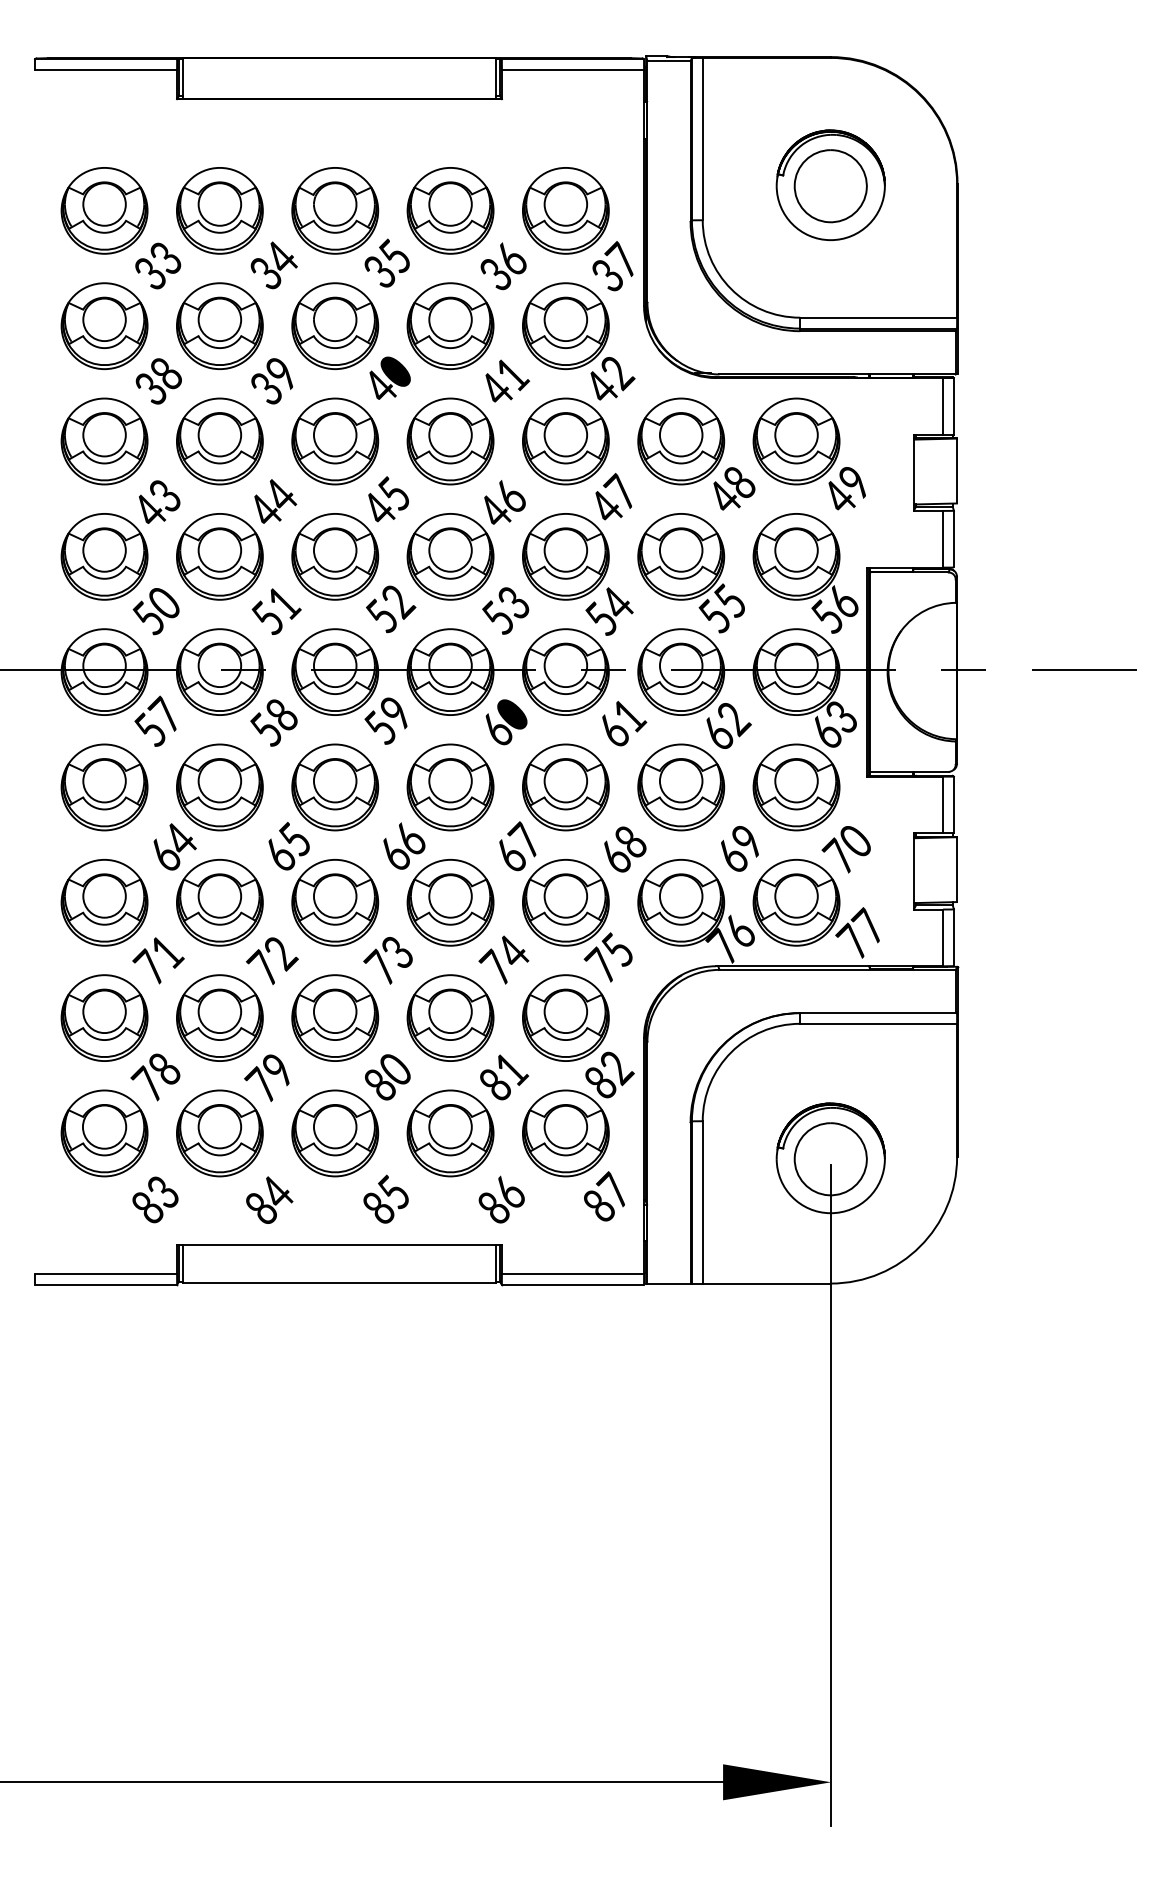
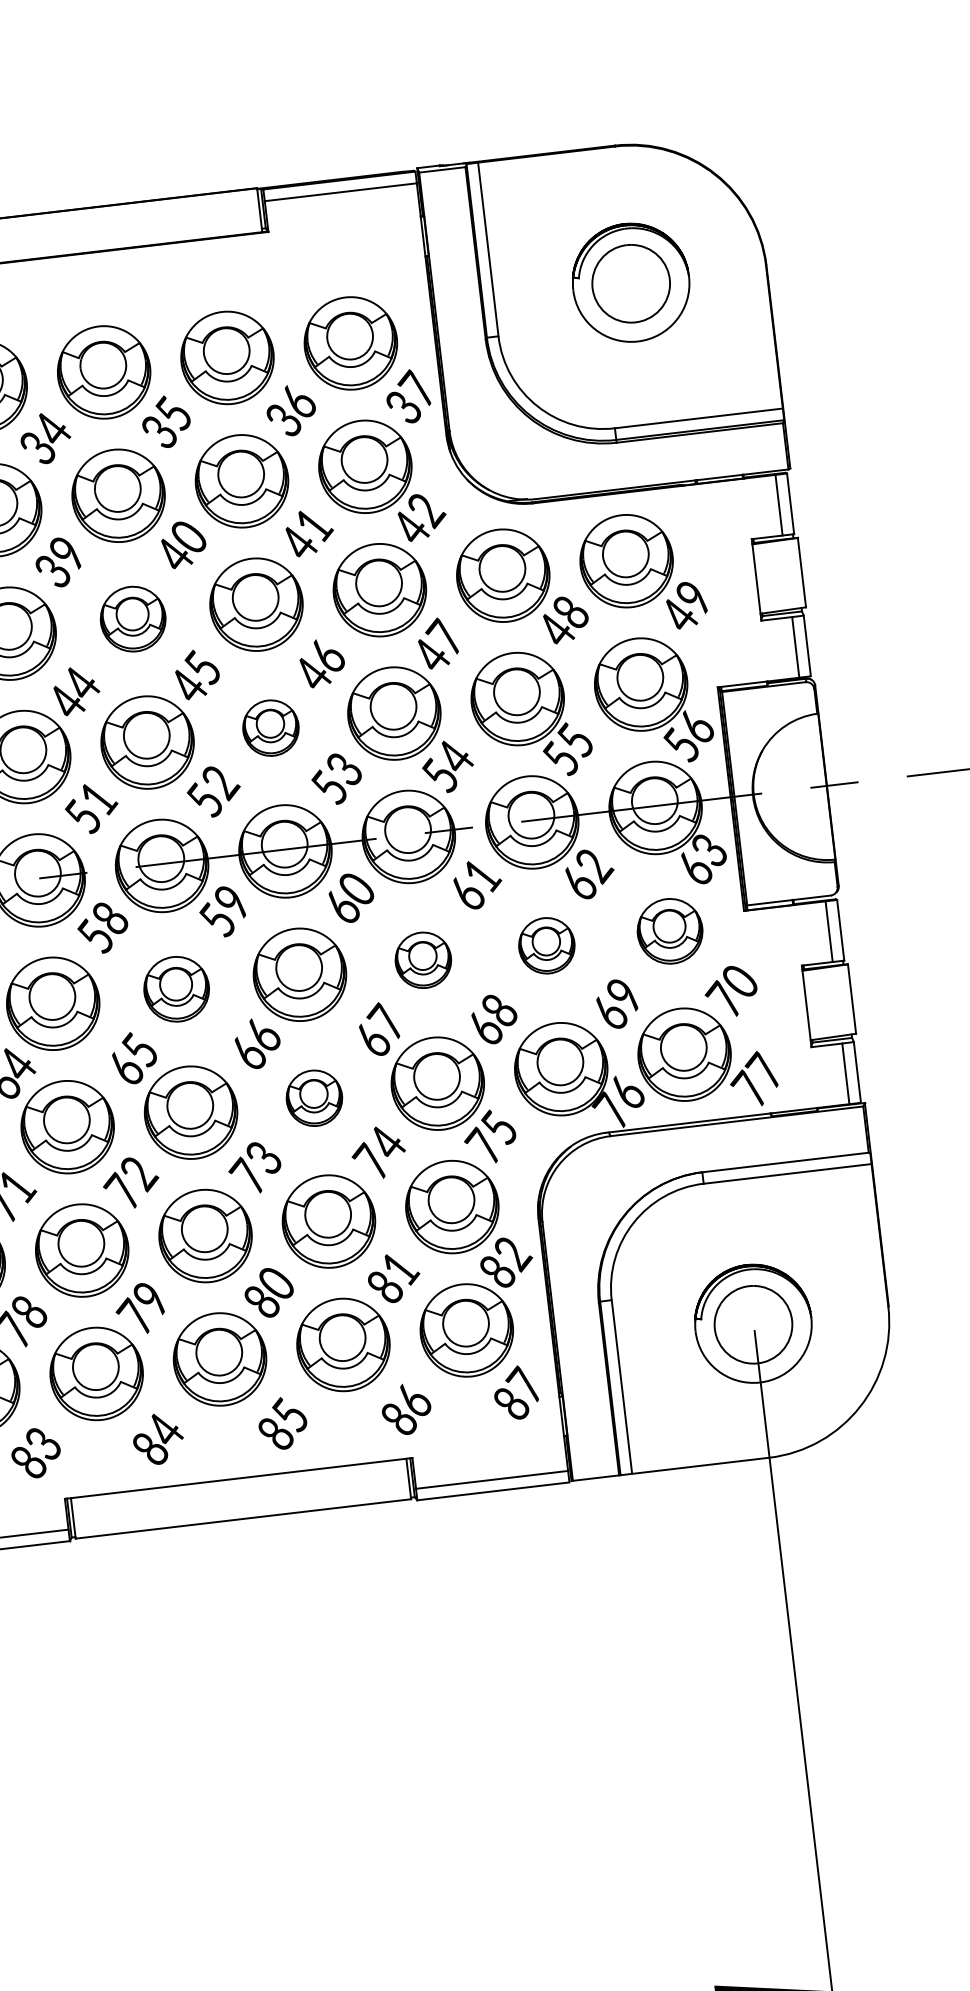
part: (335, 441) -> (133, 619), size x0.7
part: (450, 556) -> (270, 727), size x0.6
part: (335, 787) -> (176, 989), size x0.7
part: (565, 787) -> (422, 960), size x0.6
part: (681, 787) -> (547, 945), size x0.6
part: (796, 787) -> (670, 931), size x0.7
part: (450, 902) -> (314, 1097), size x0.6

